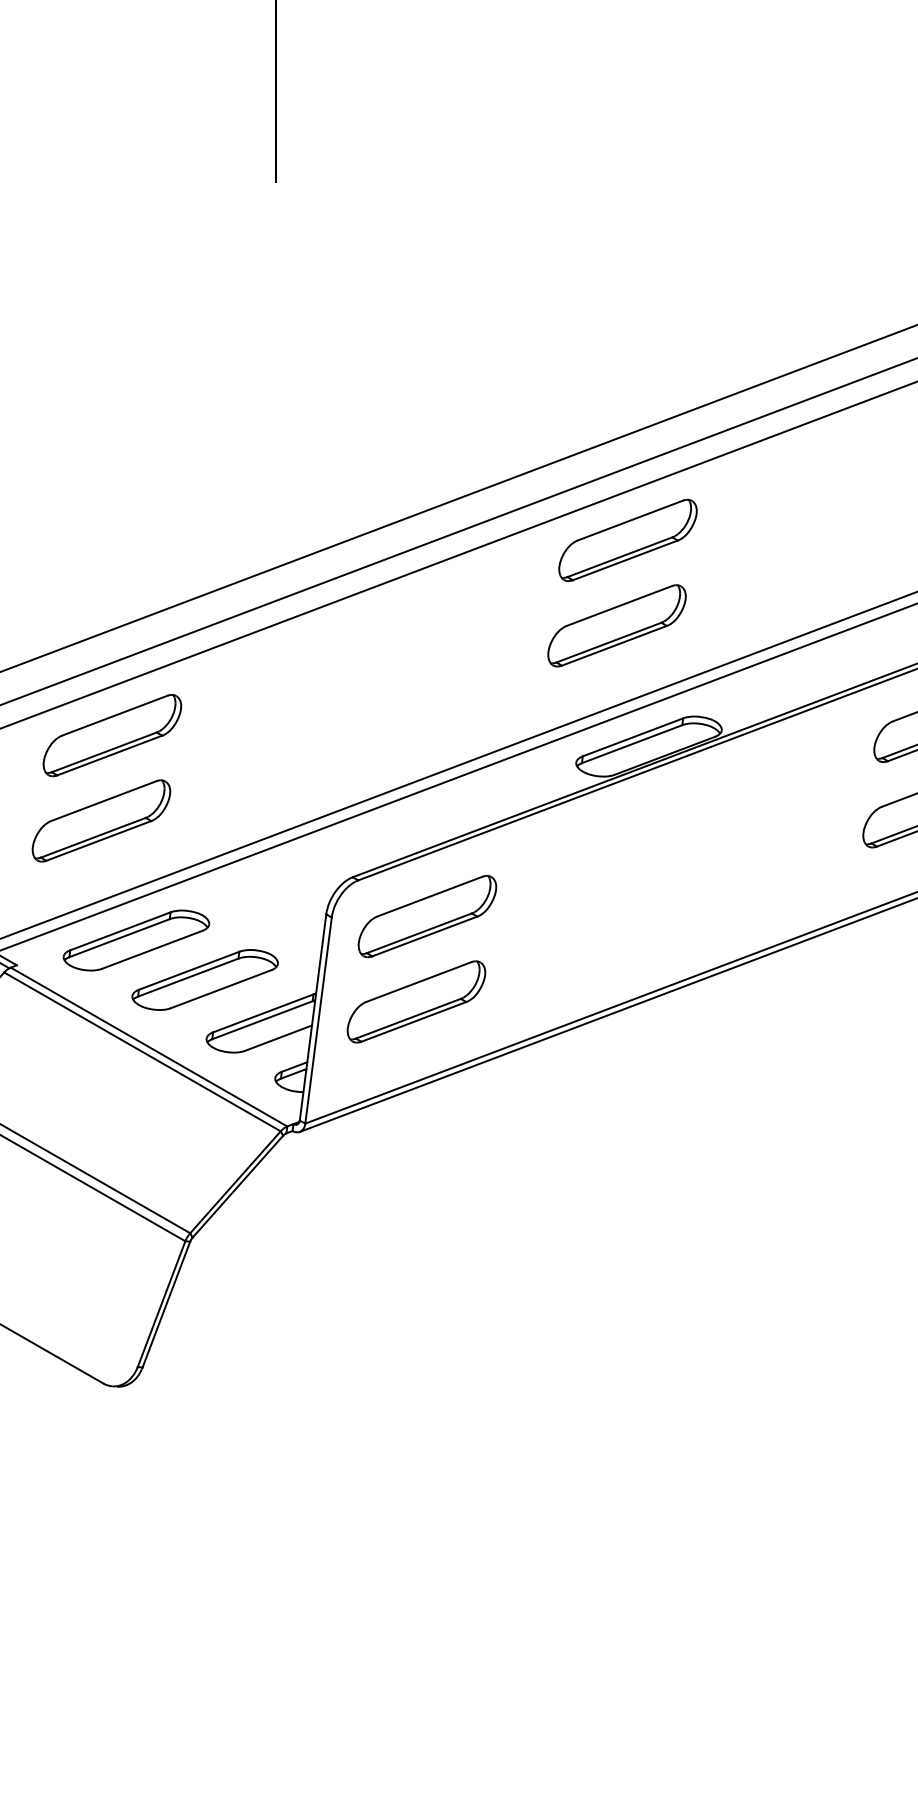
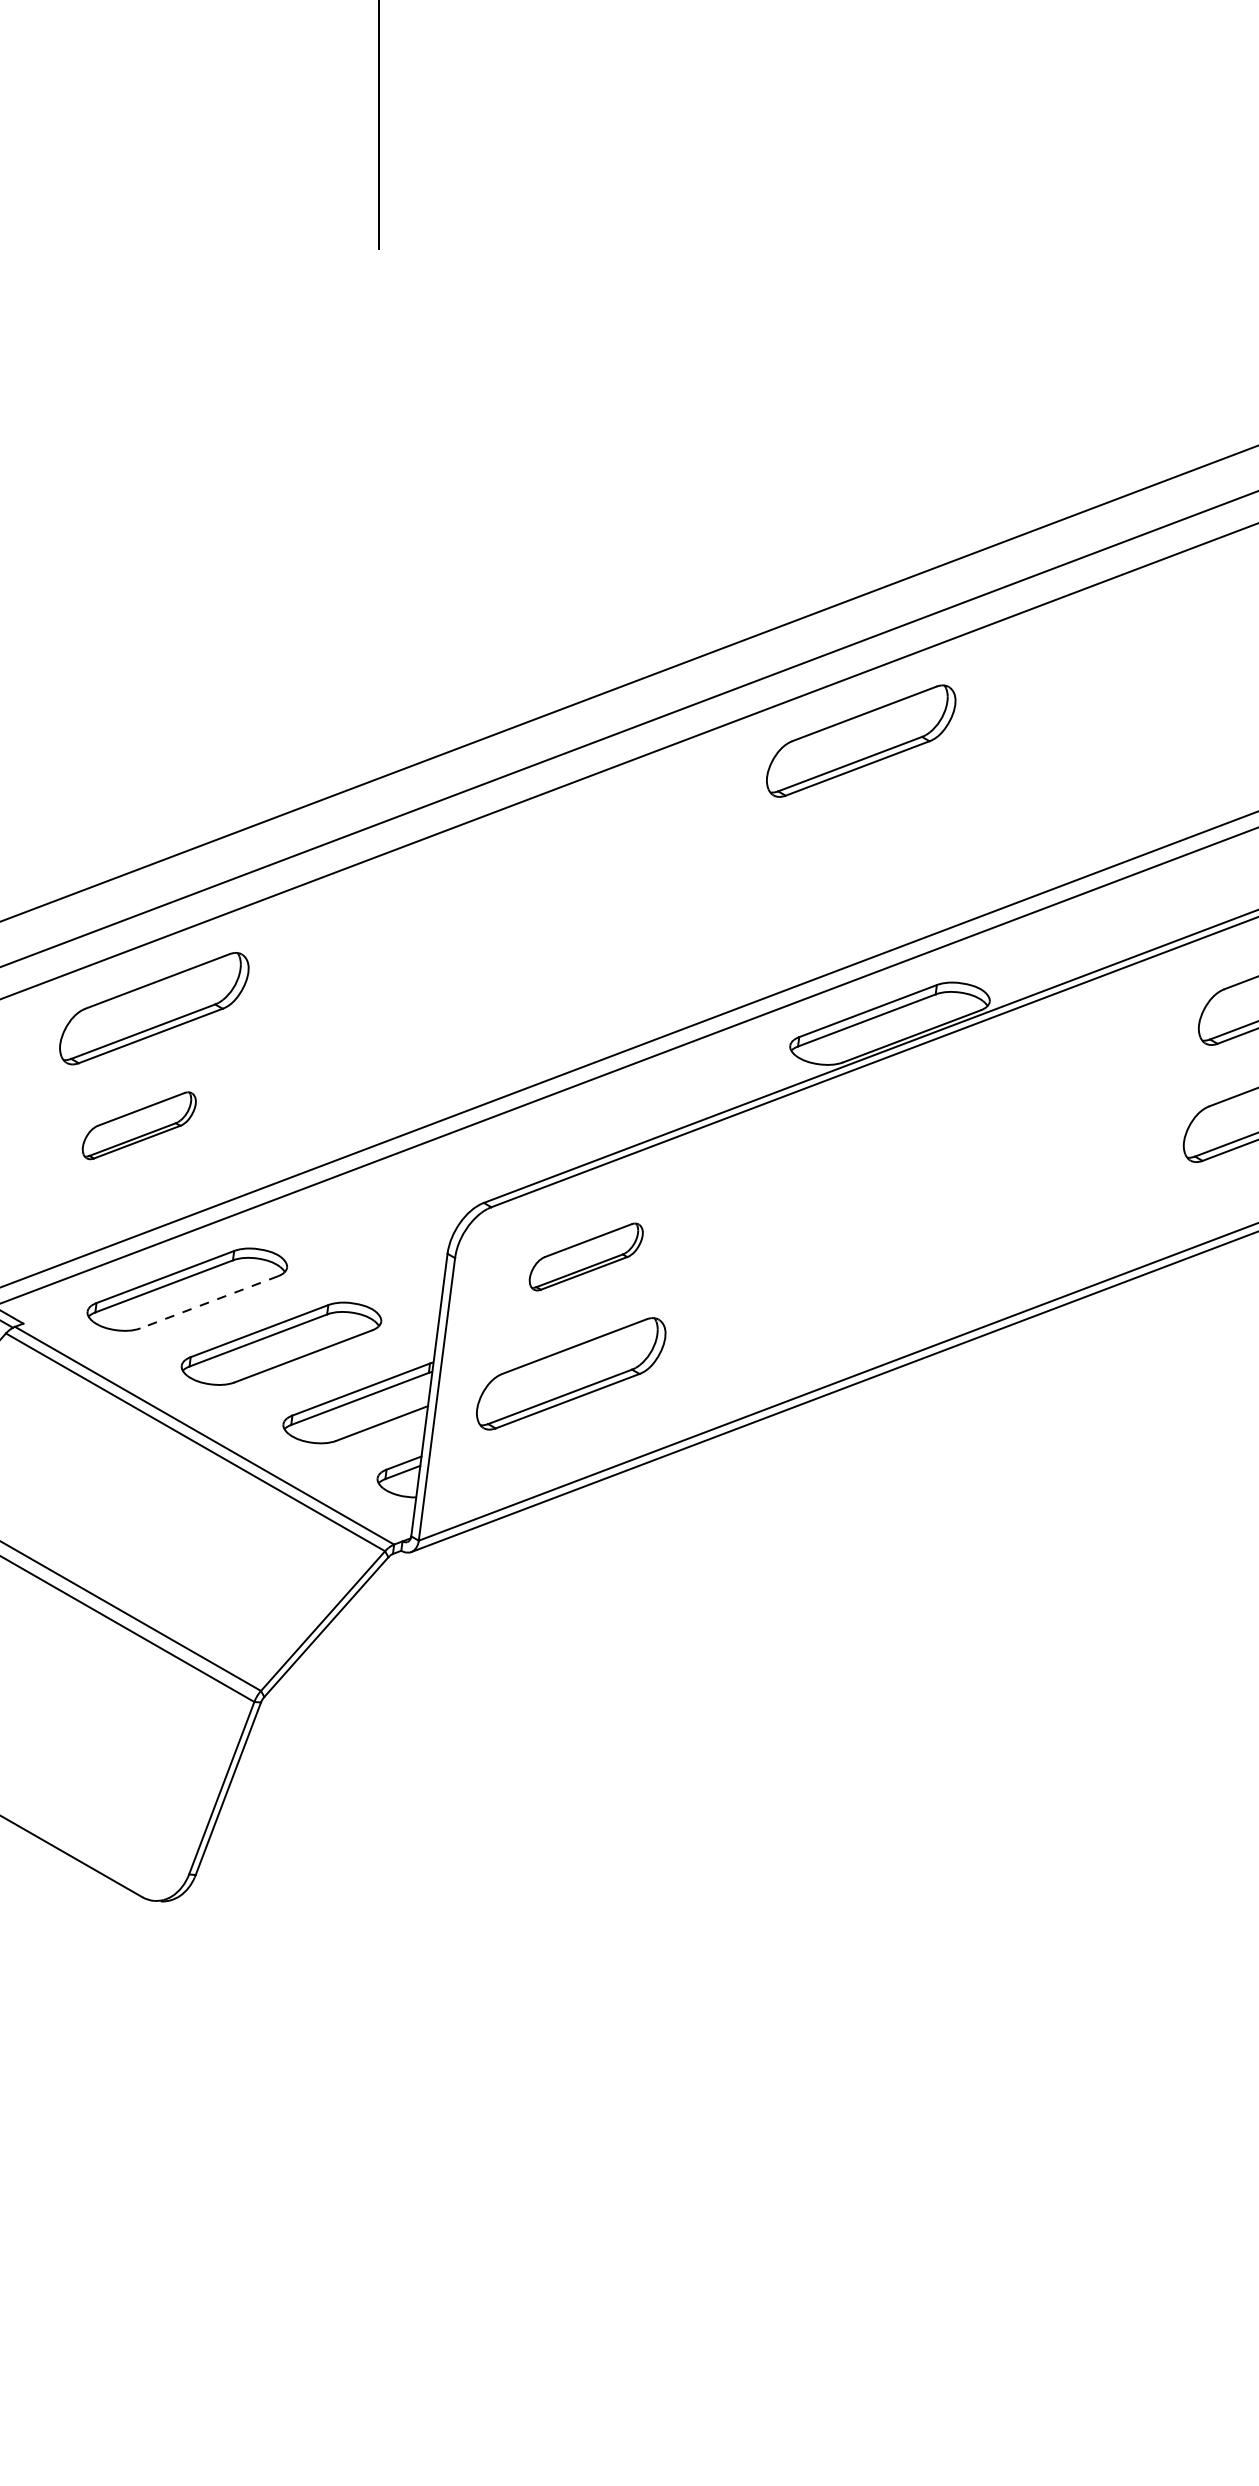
part: (616, 625) -> (845, 857), removed
part: (101, 820) -> (139, 1125), size x0.6
part: (427, 916) -> (586, 1256), size x0.6
line: (152, 949) -> (209, 1301), solid -> dashed

